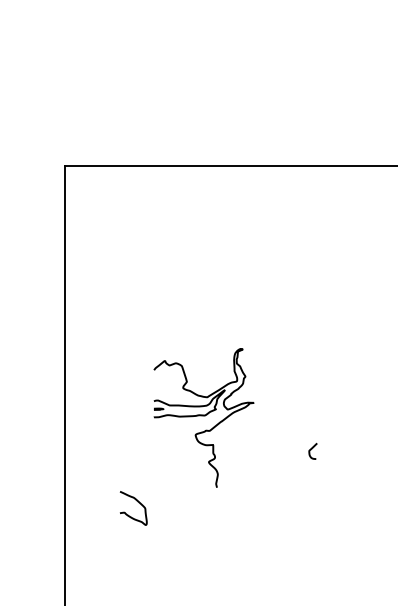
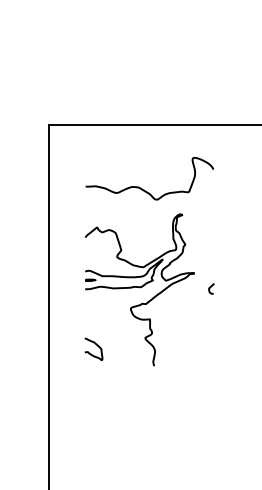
curve: (210, 264) -> (144, 189), added
part: (203, 417) -> (139, 289), size x1.67
curve: (312, 449) -> (211, 287), moved

